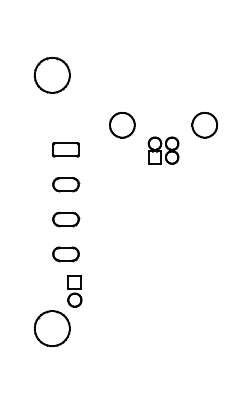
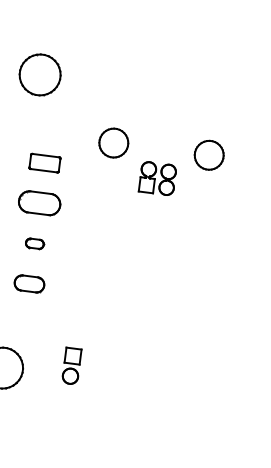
part: (66, 184) -> (40, 203), size x1.4
part: (66, 219) -> (35, 243), size x0.6
part: (74, 291) -> (71, 366), moved

